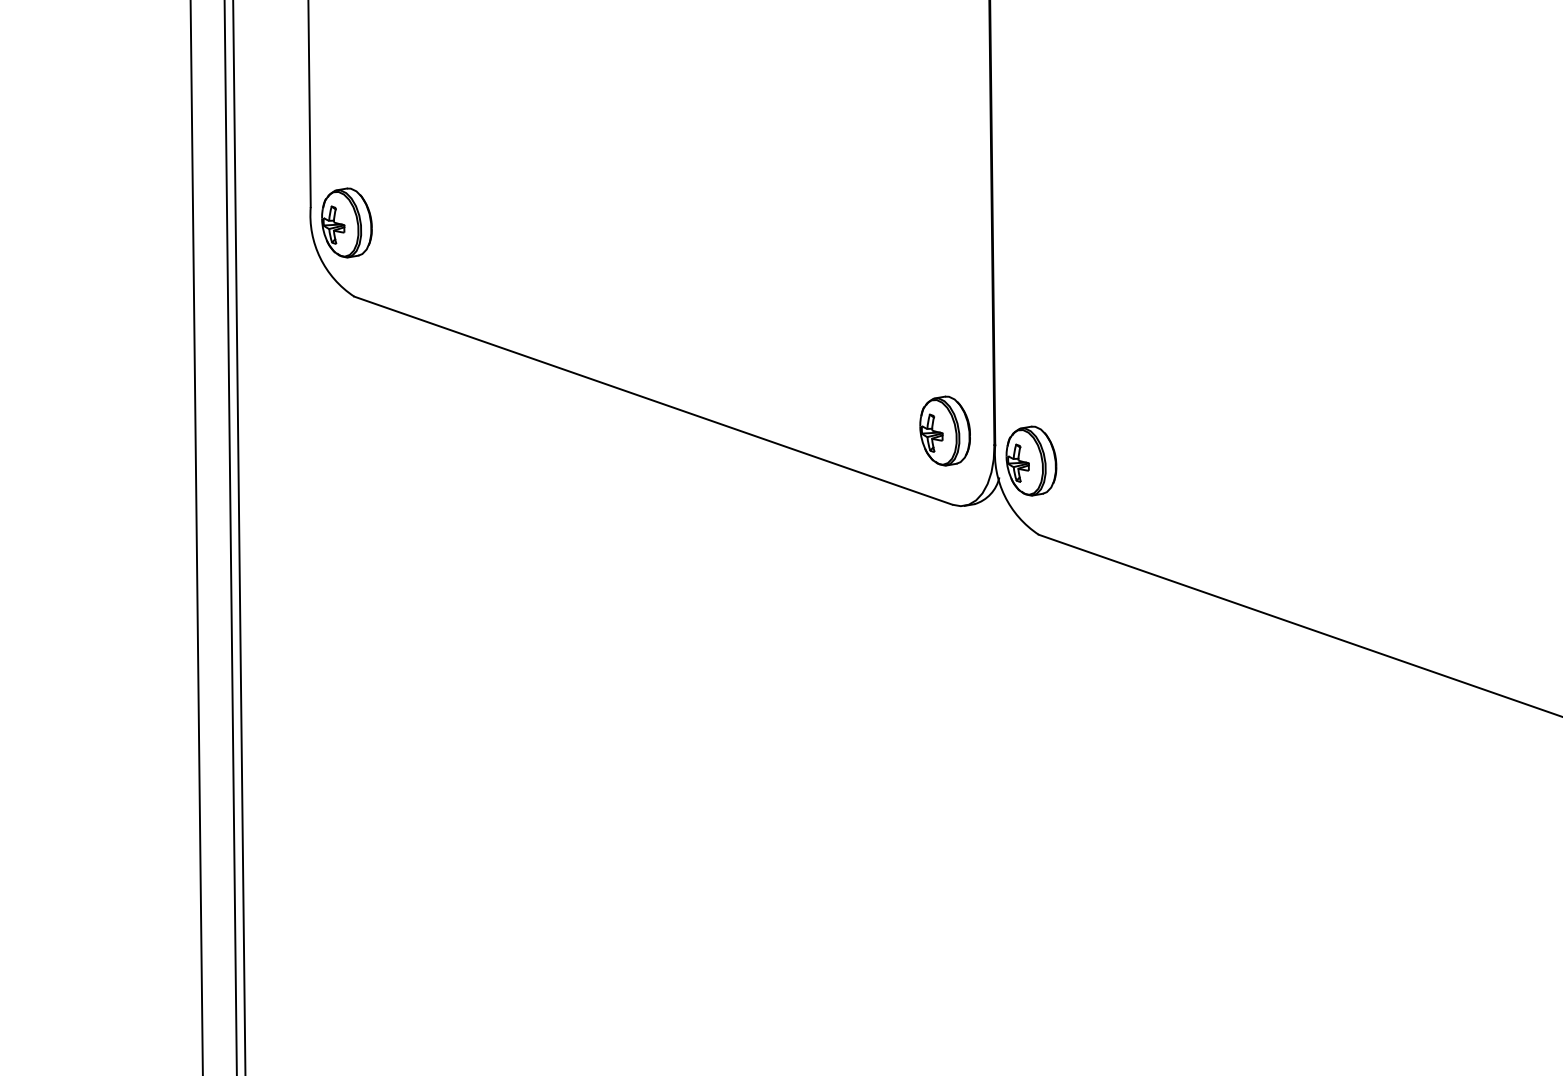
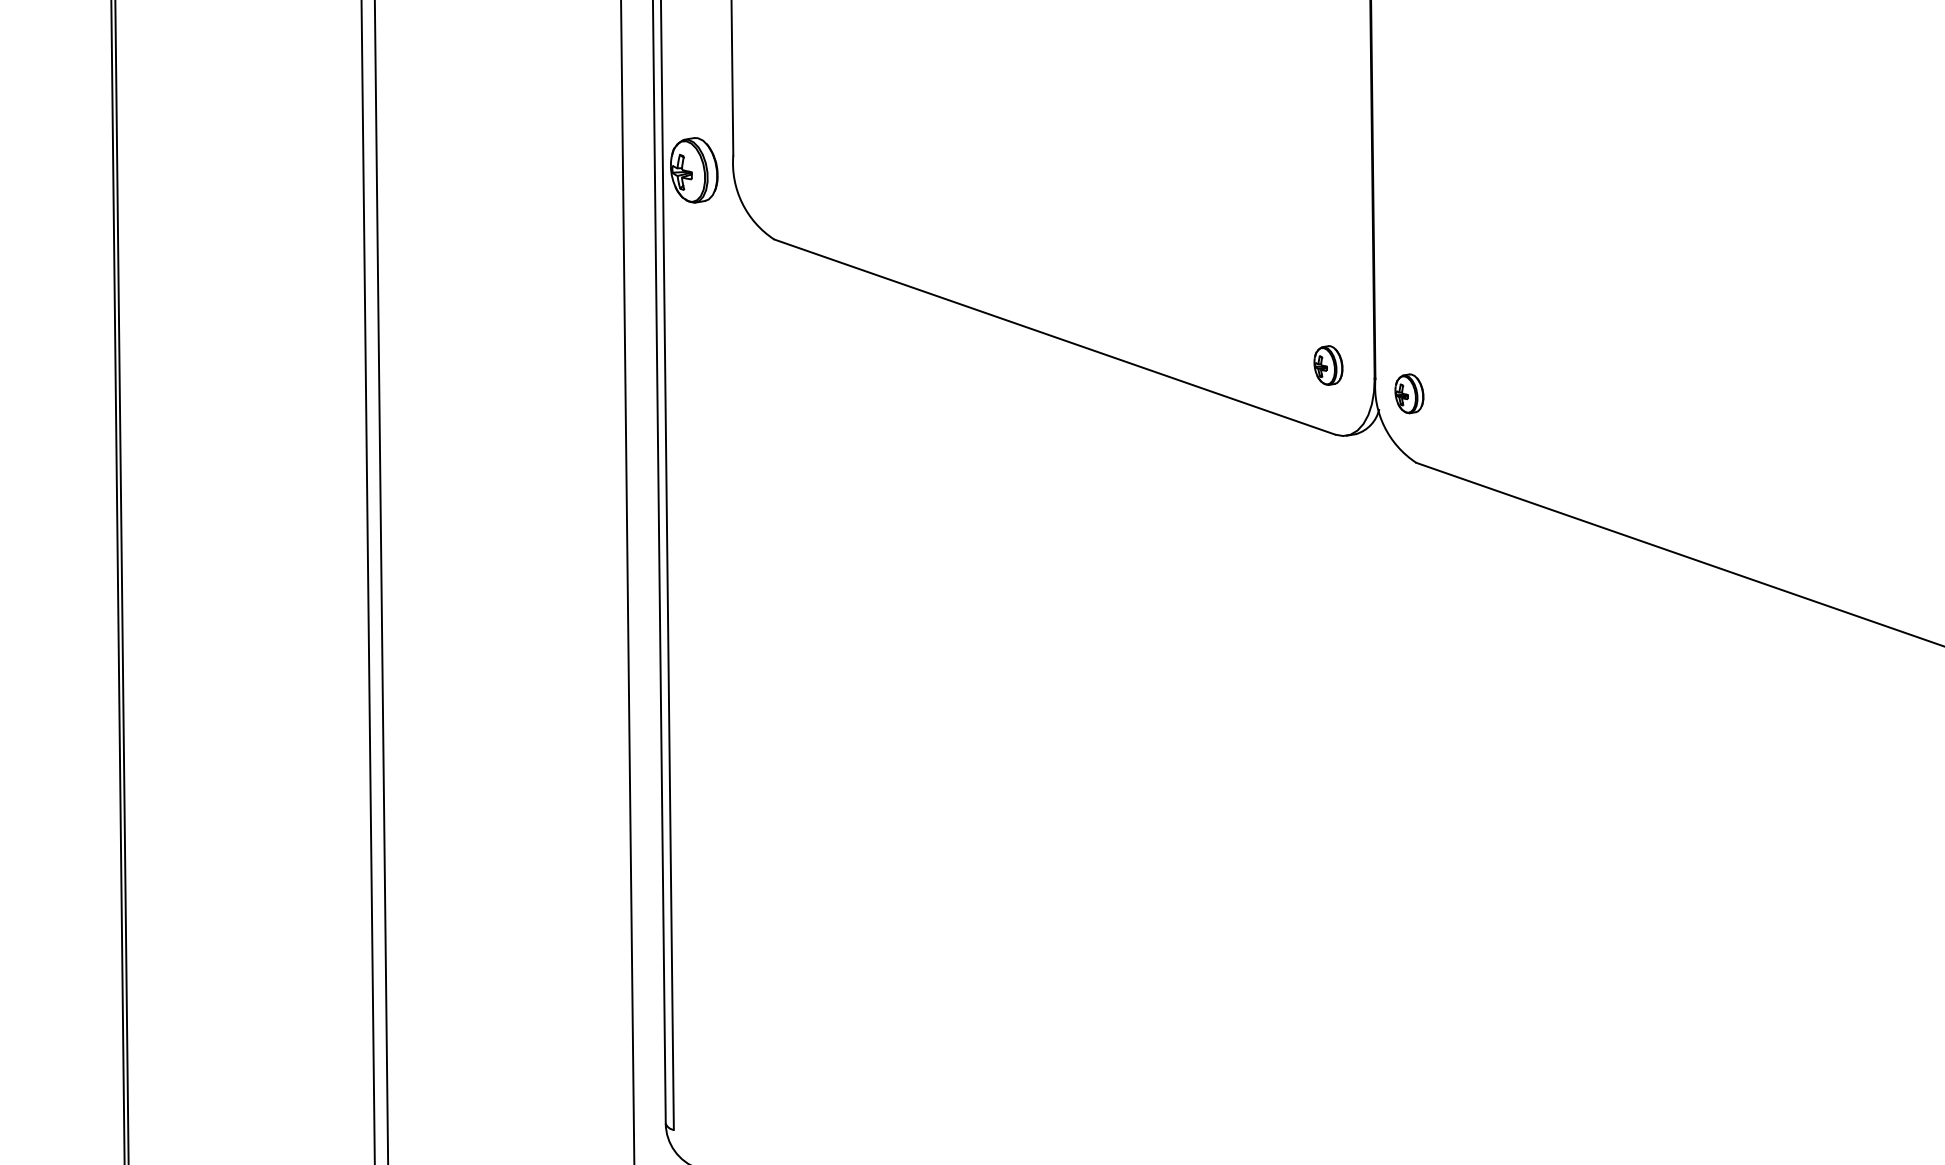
part: (347, 223) -> (694, 170), moved
part: (945, 431) -> (1328, 365), size x0.6
part: (1031, 460) -> (1409, 393), size x0.6

